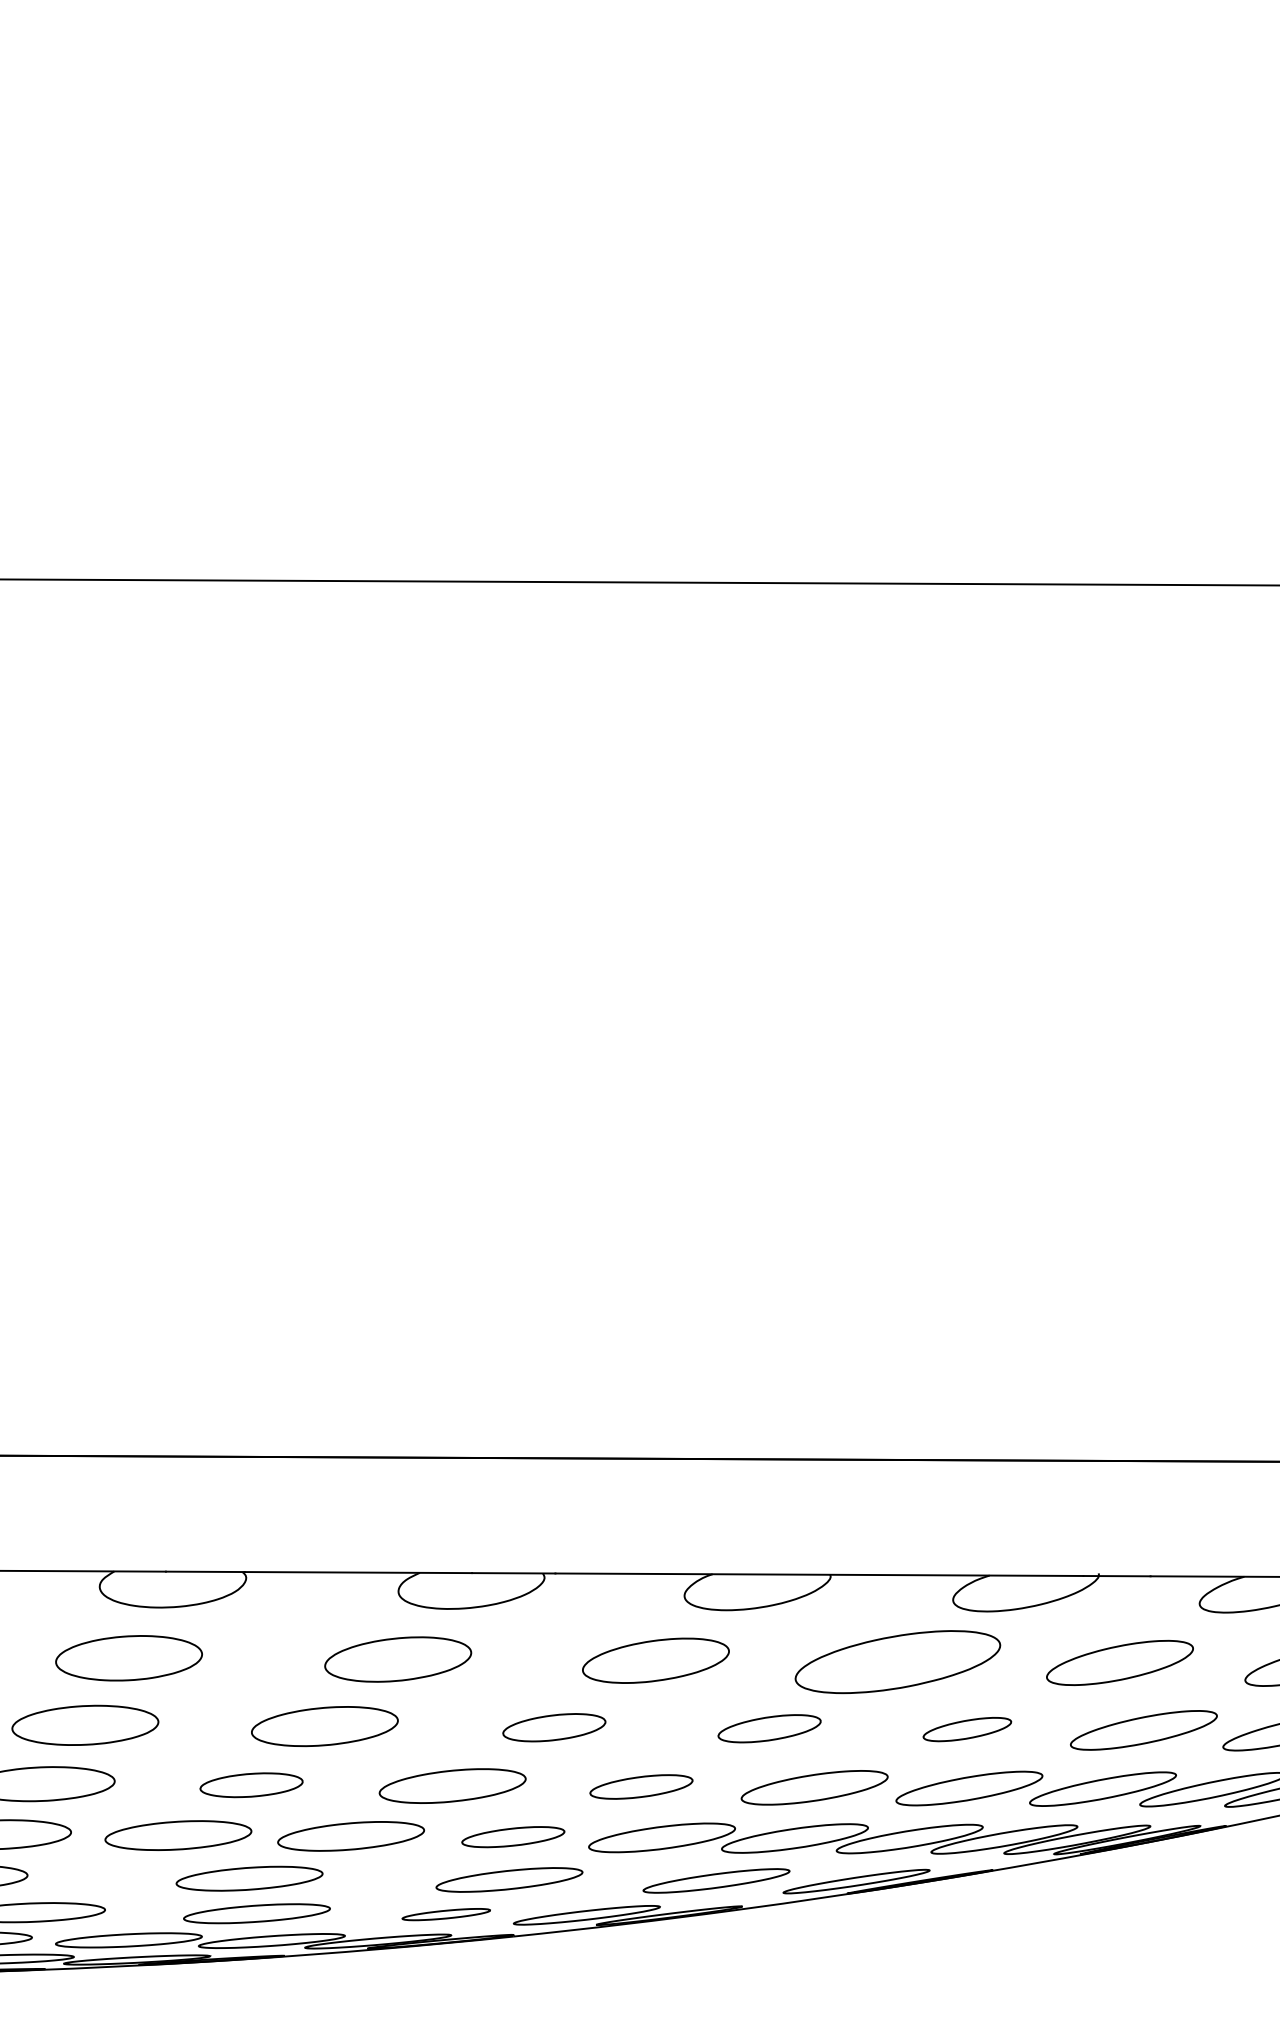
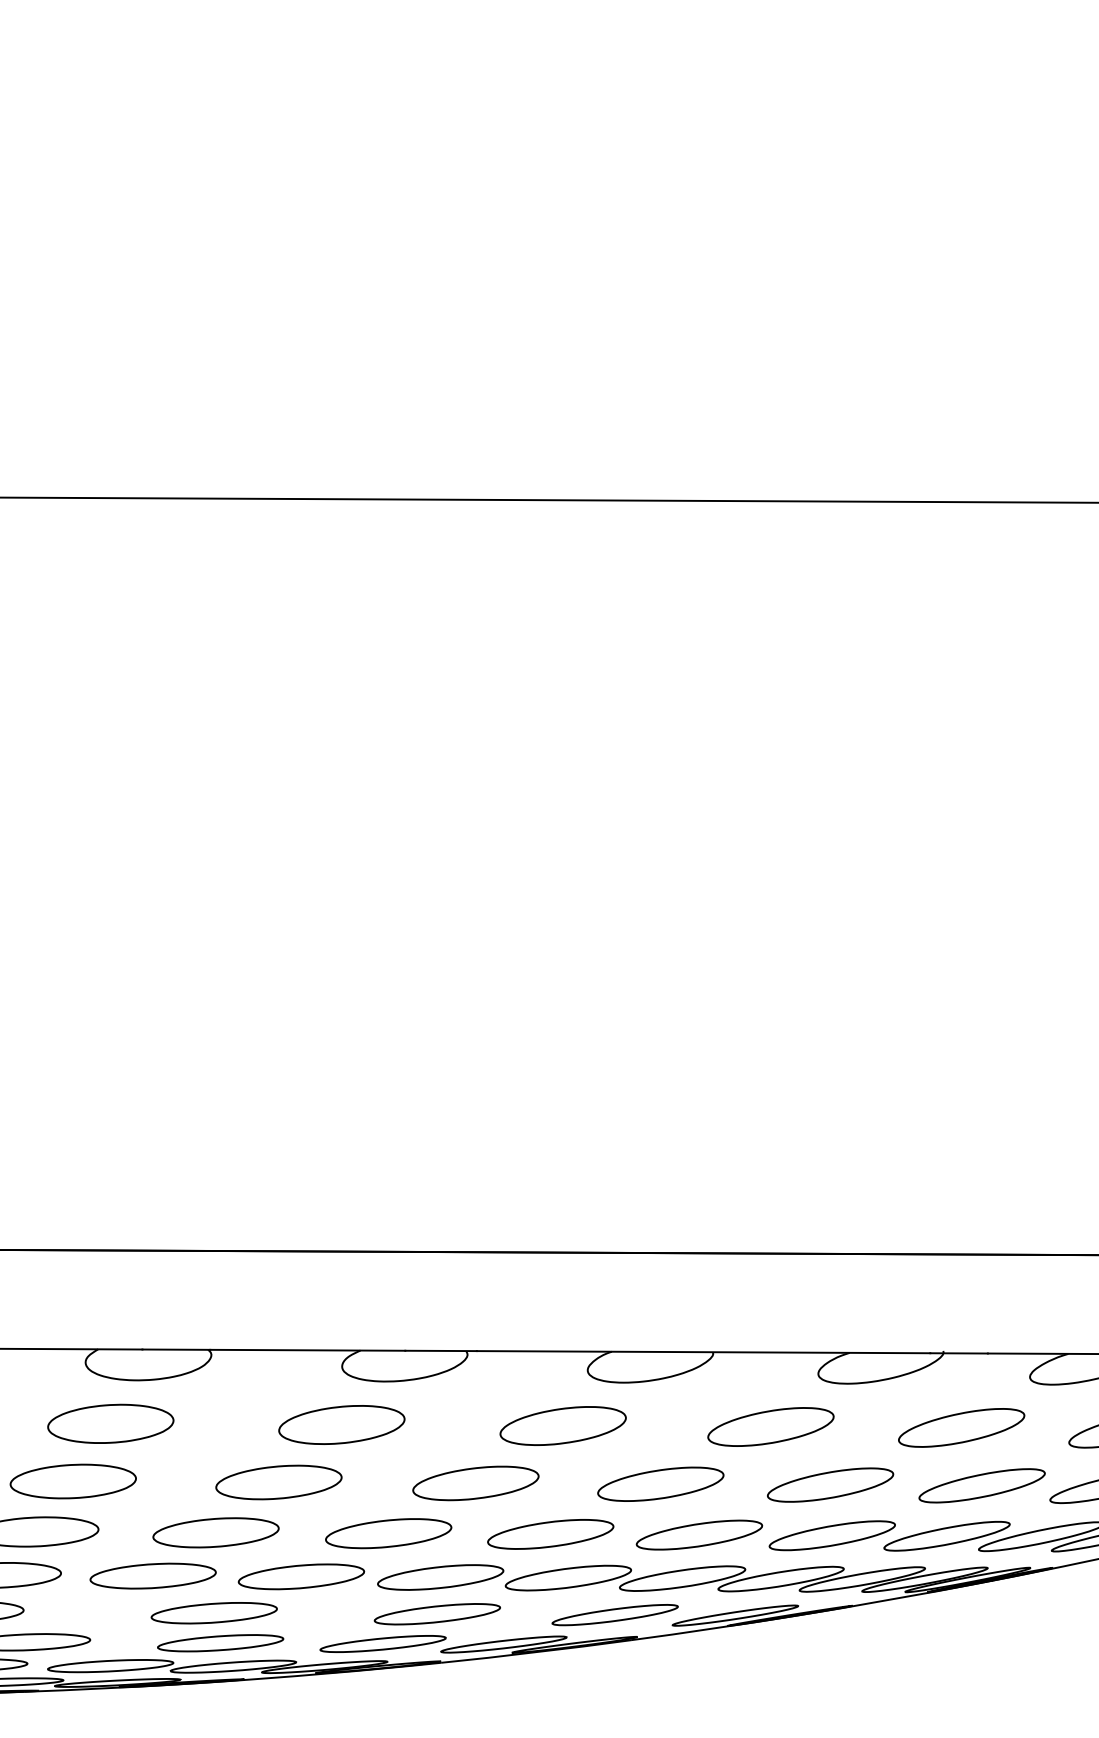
part: (897, 1661) -> (770, 1426), size x0.71
part: (554, 1727) -> (476, 1483), size x1.43
part: (769, 1728) -> (660, 1484), size x1.43
part: (967, 1729) -> (830, 1485), size x1.67
part: (251, 1785) -> (215, 1533), size x1.43
part: (641, 1786) -> (550, 1533), size x1.43
part: (513, 1836) -> (440, 1576), size x1.43
part: (446, 1914) -> (383, 1643), size x1.67

